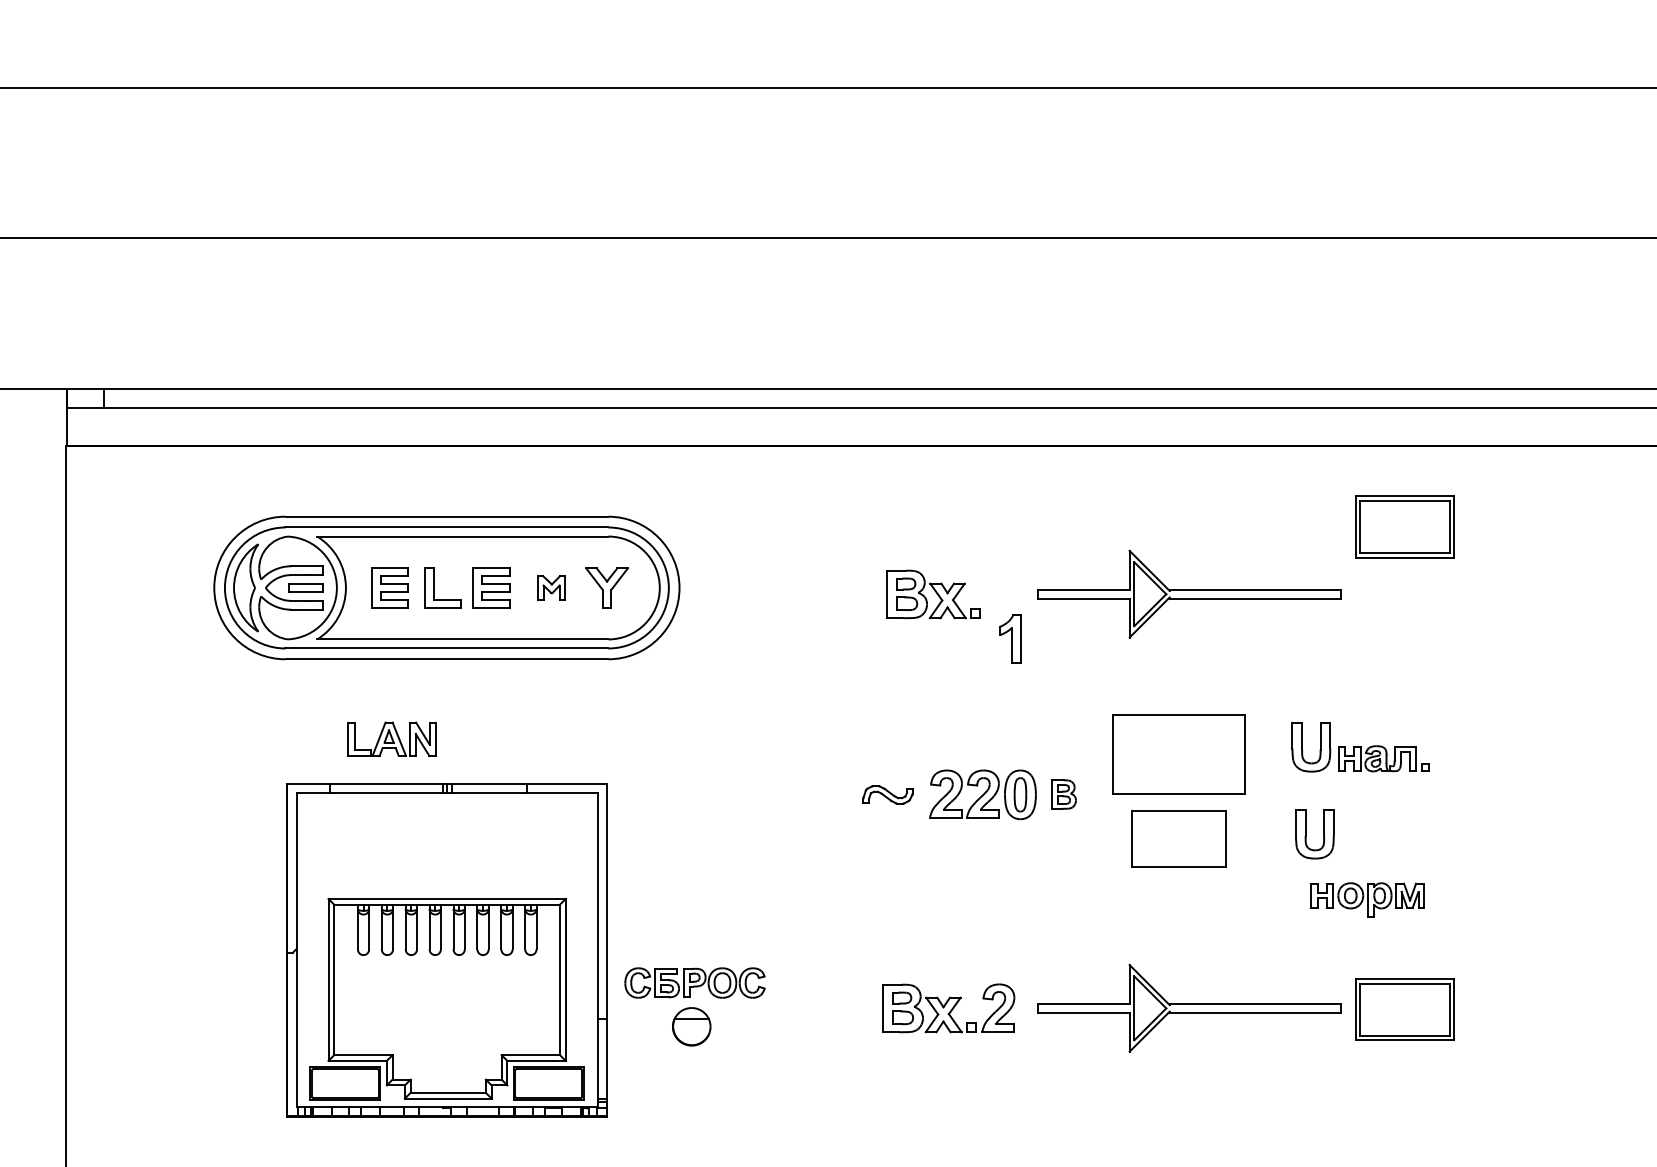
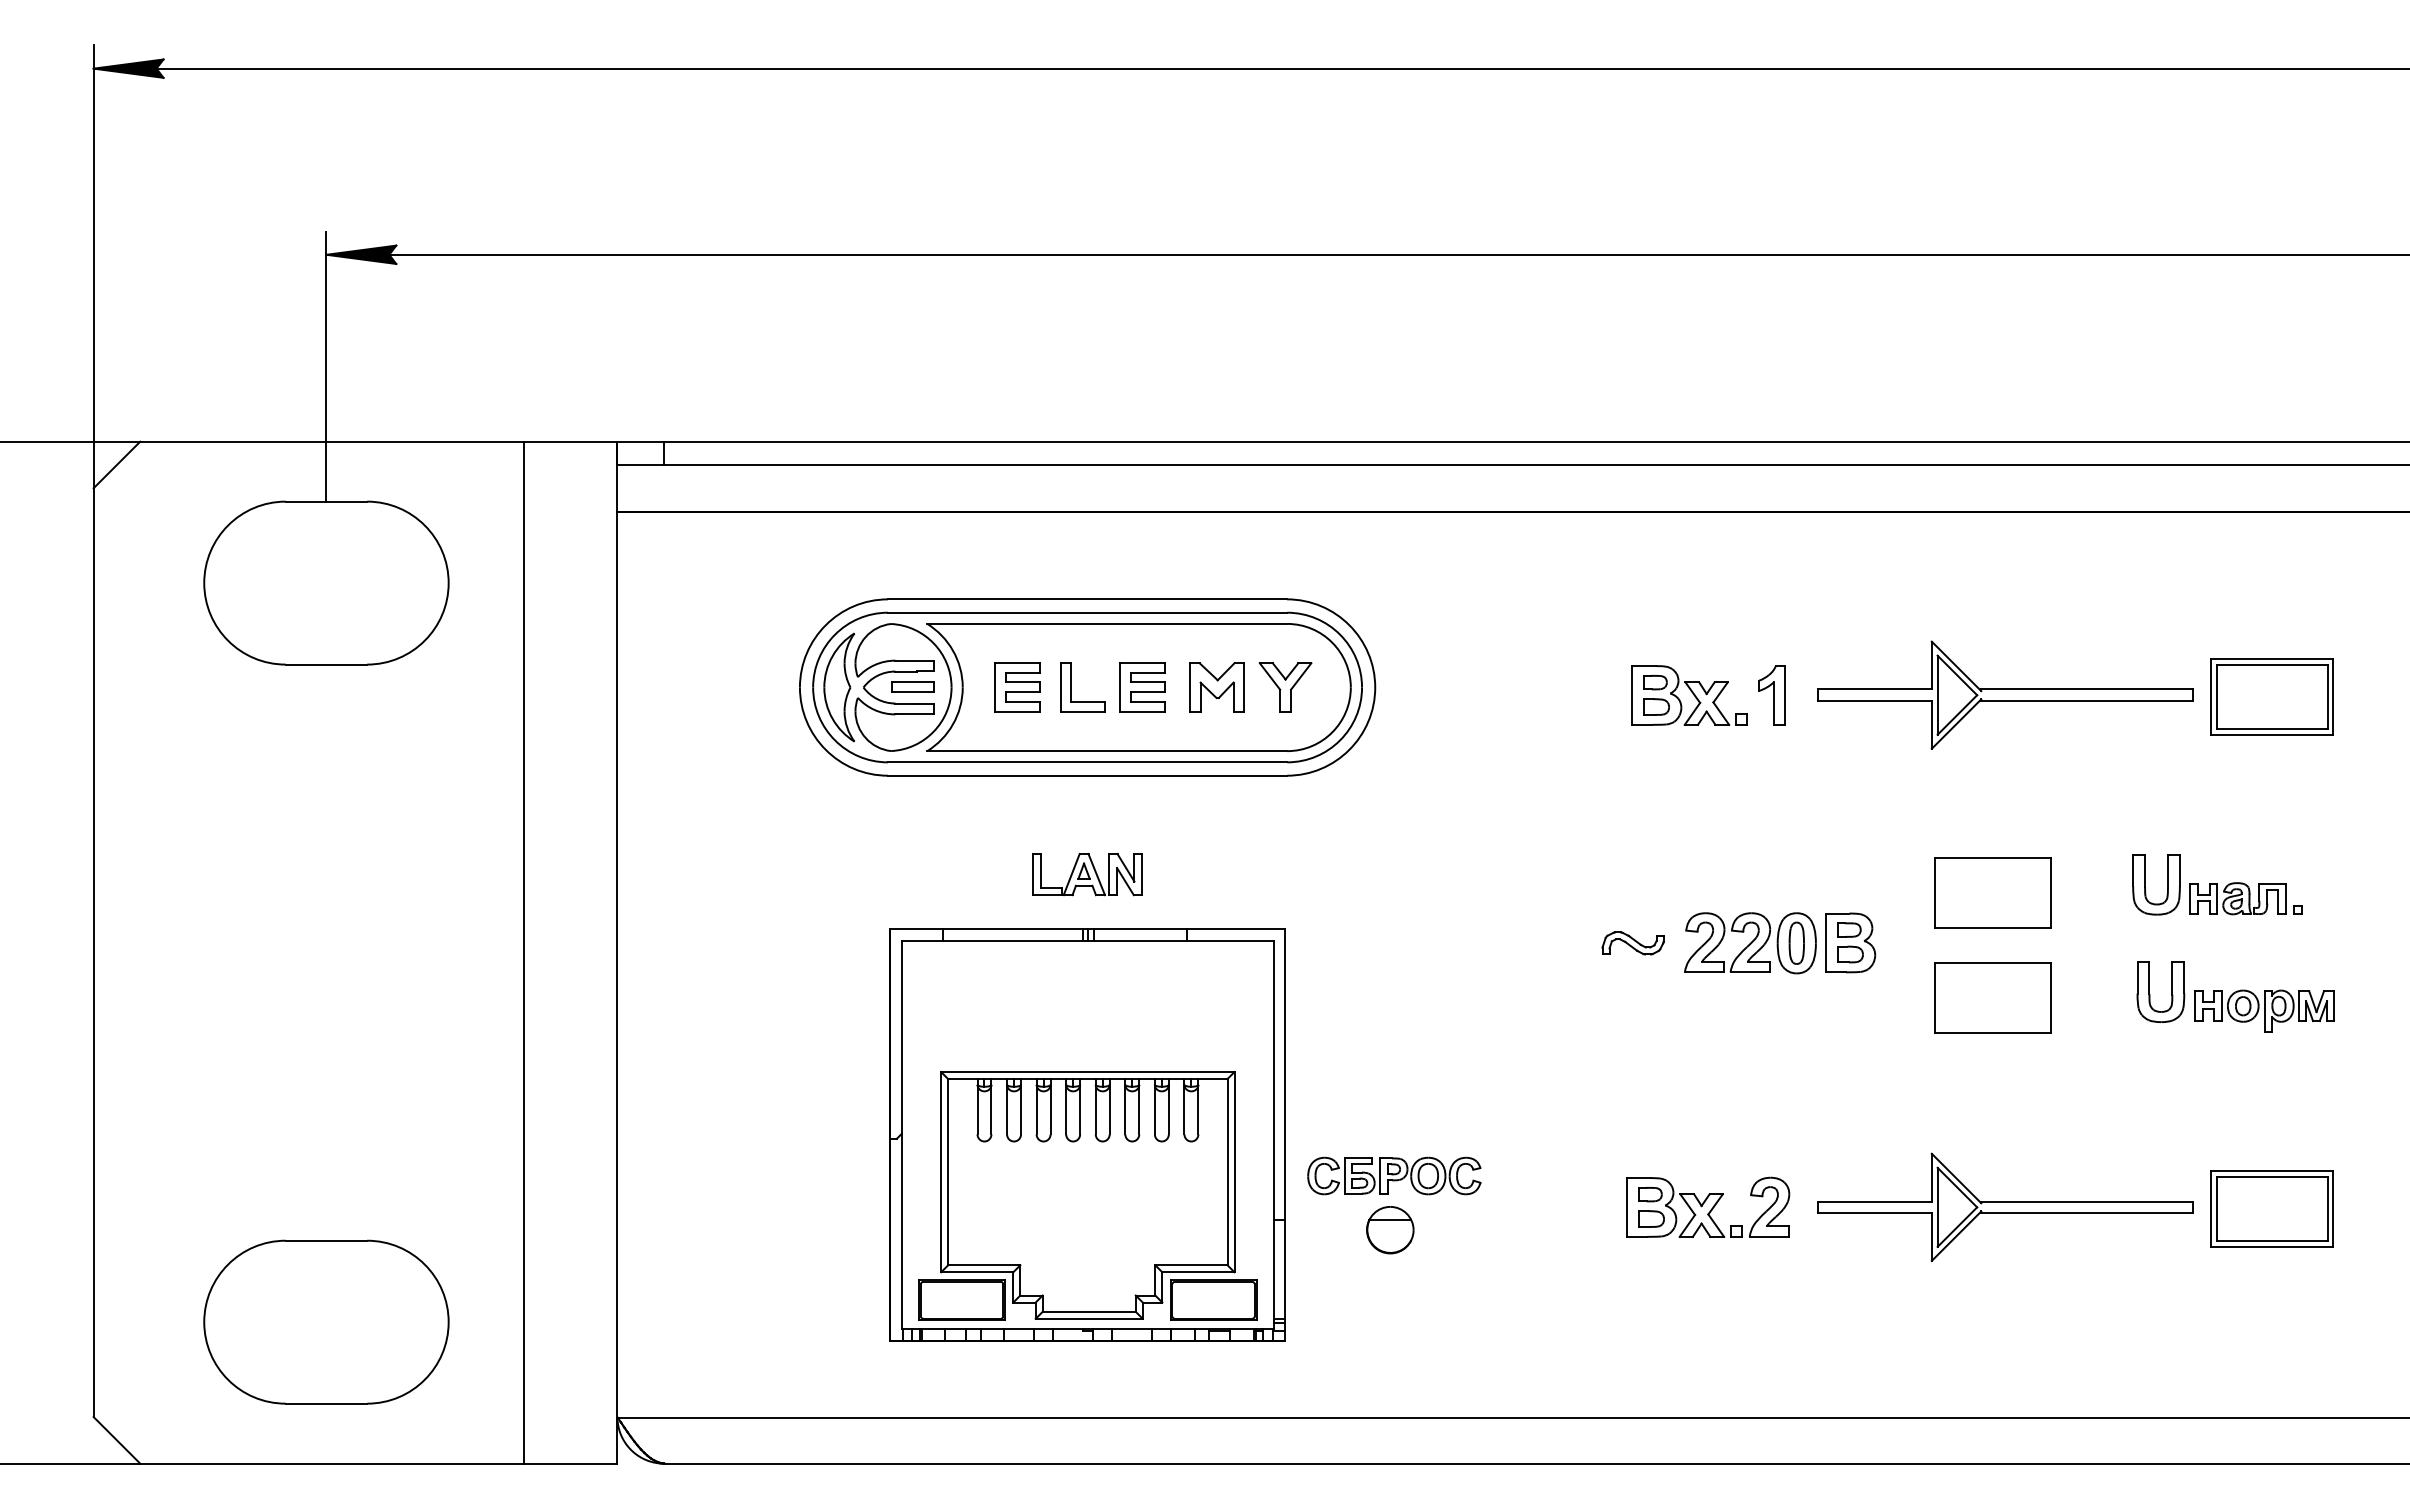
part: (1404, 526) -> (2271, 696), moved
part: (551, 587) -> (1216, 687), size x1.67
part: (1009, 638) -> (1771, 695), moved
part: (391, 739) -> (1087, 874), moved
part: (1178, 753) -> (1992, 892), size x0.71
part: (1063, 794) -> (1850, 942), size x1.67
part: (1367, 899) -> (2264, 1010), moved

